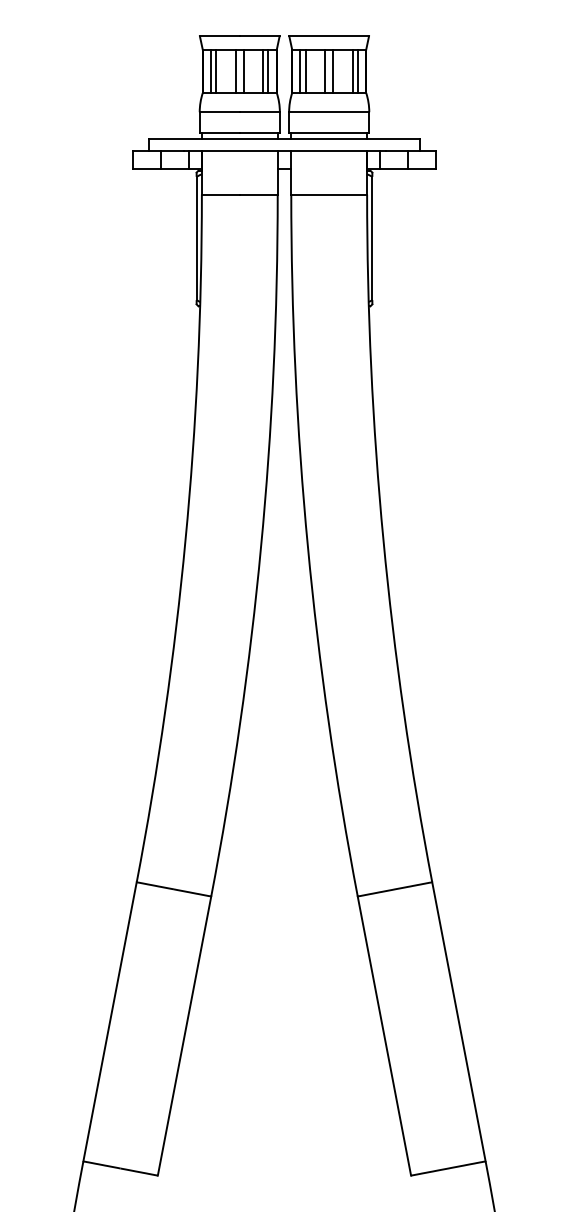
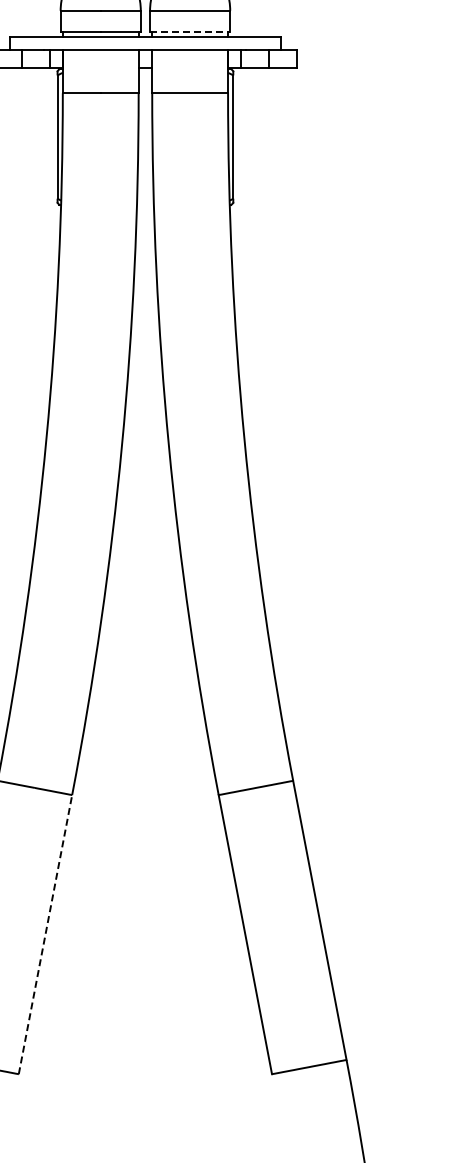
line: (329, 133) -> (190, 32), solid -> dashed
line: (184, 1035) -> (45, 934), solid -> dashed

